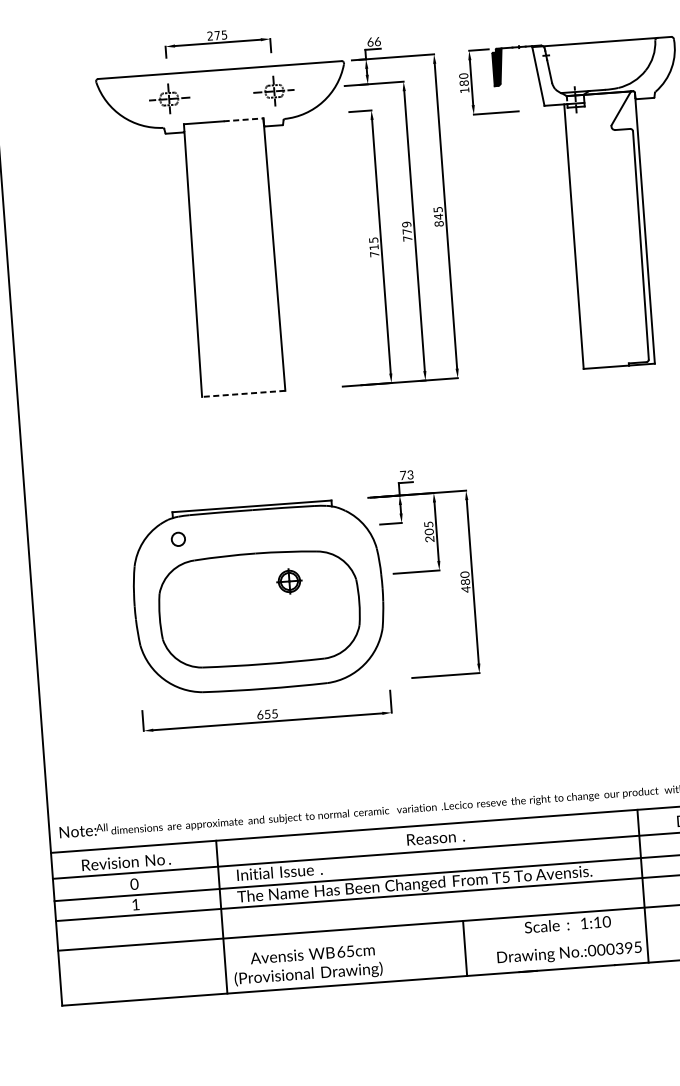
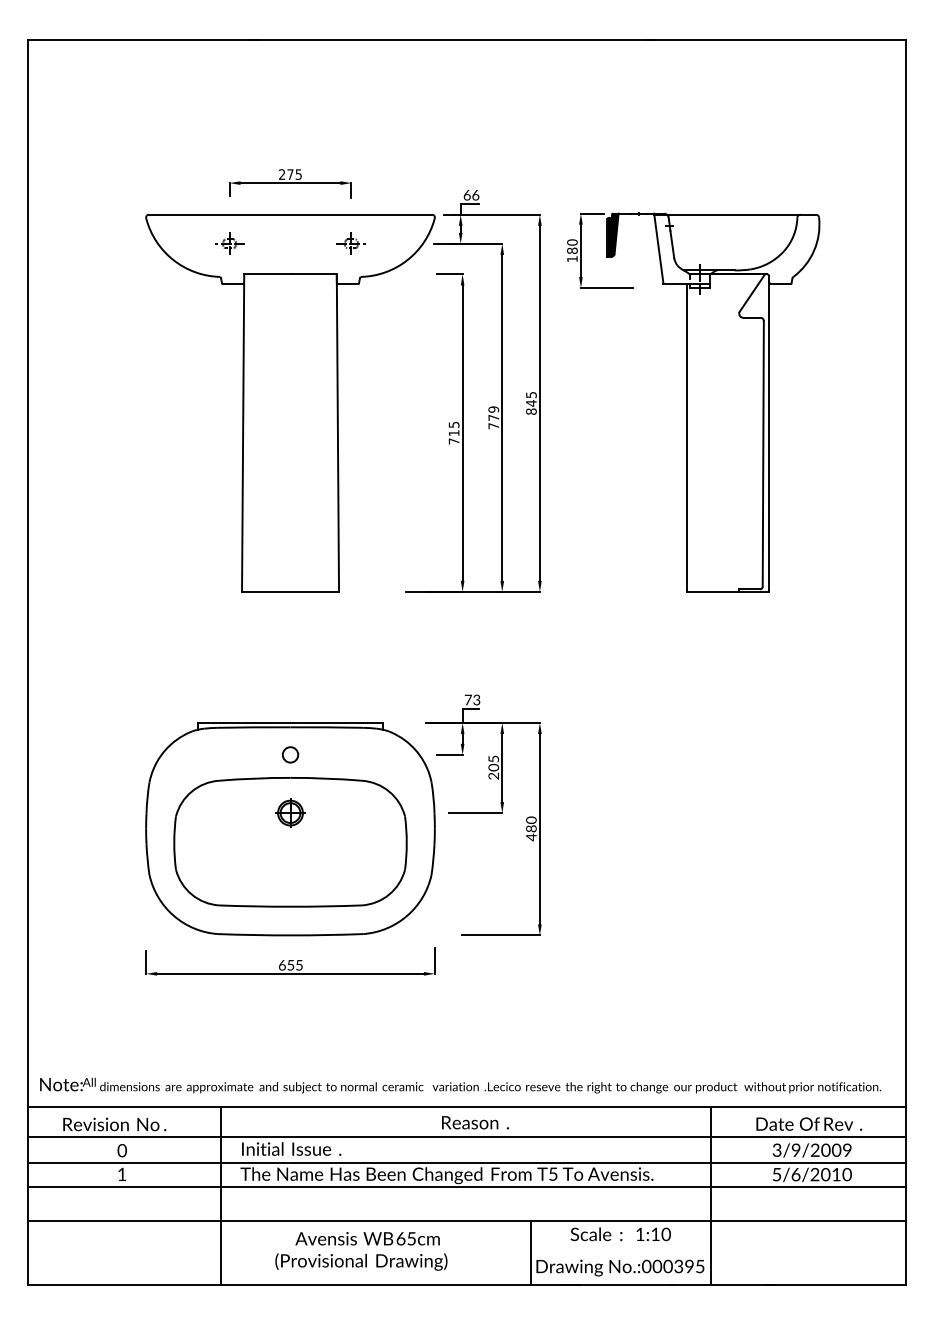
part: (273, 90) -> (350, 243), size x0.62
part: (169, 98) -> (229, 243), size x0.62
line: (244, 119) -> (314, 274), dashed -> solid
line: (243, 393) -> (290, 591), dashed -> solid
circle: (178, 539) -> (290, 754), moved
part: (289, 580) -> (290, 812), moved
line: (464, 948) -> (530, 1253), moved
text: (308, 965) -> (361, 1251), moved

